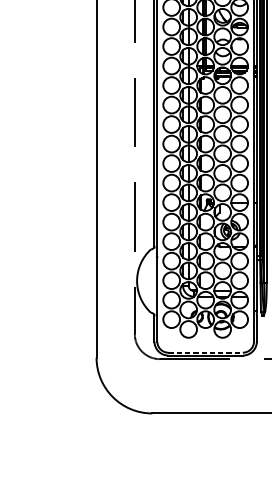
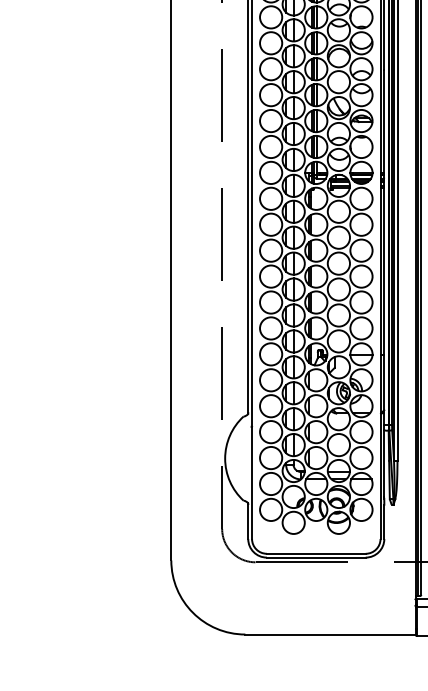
line: (205, 352) -> (316, 553), dashed -> solid

